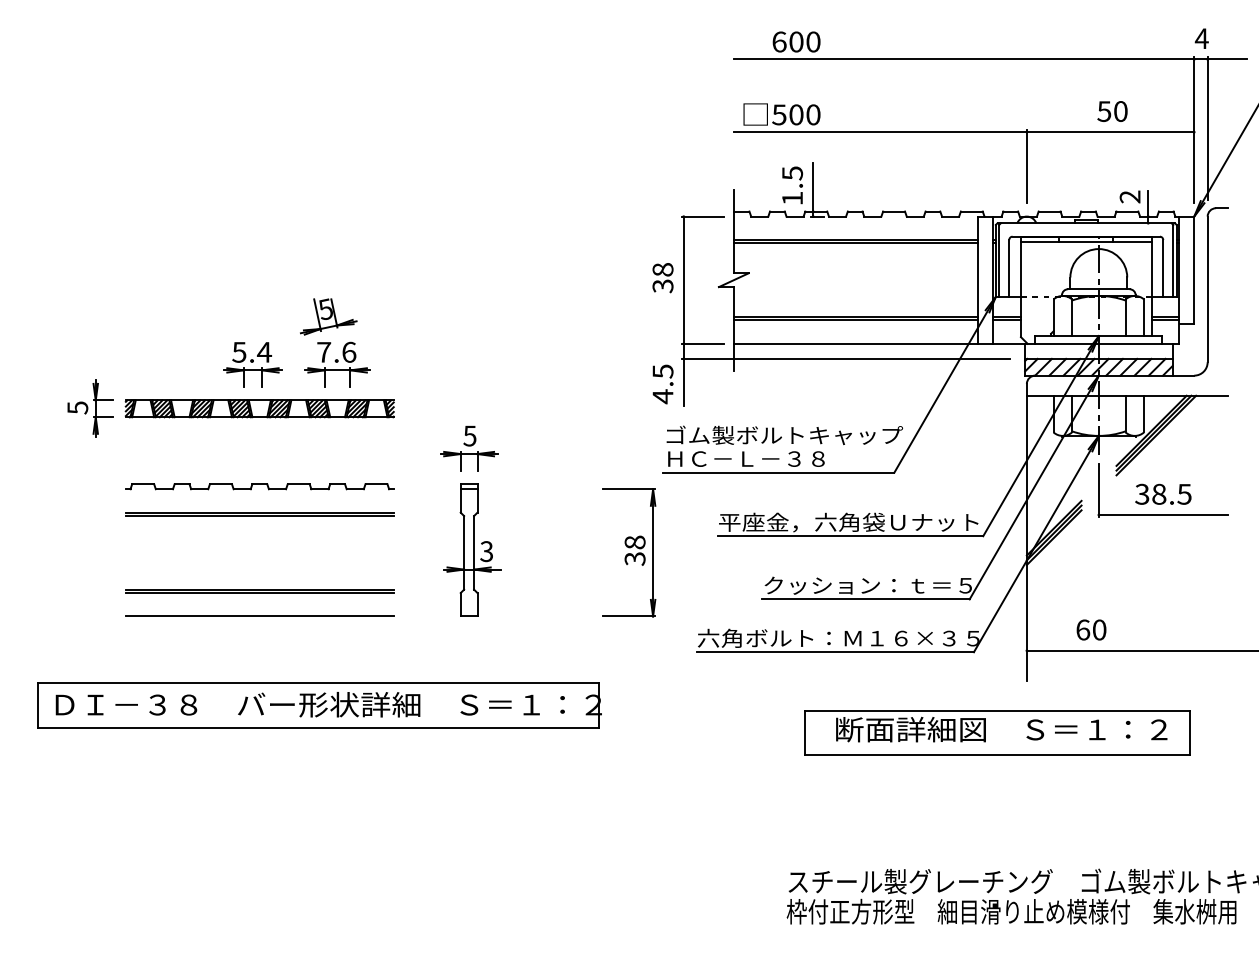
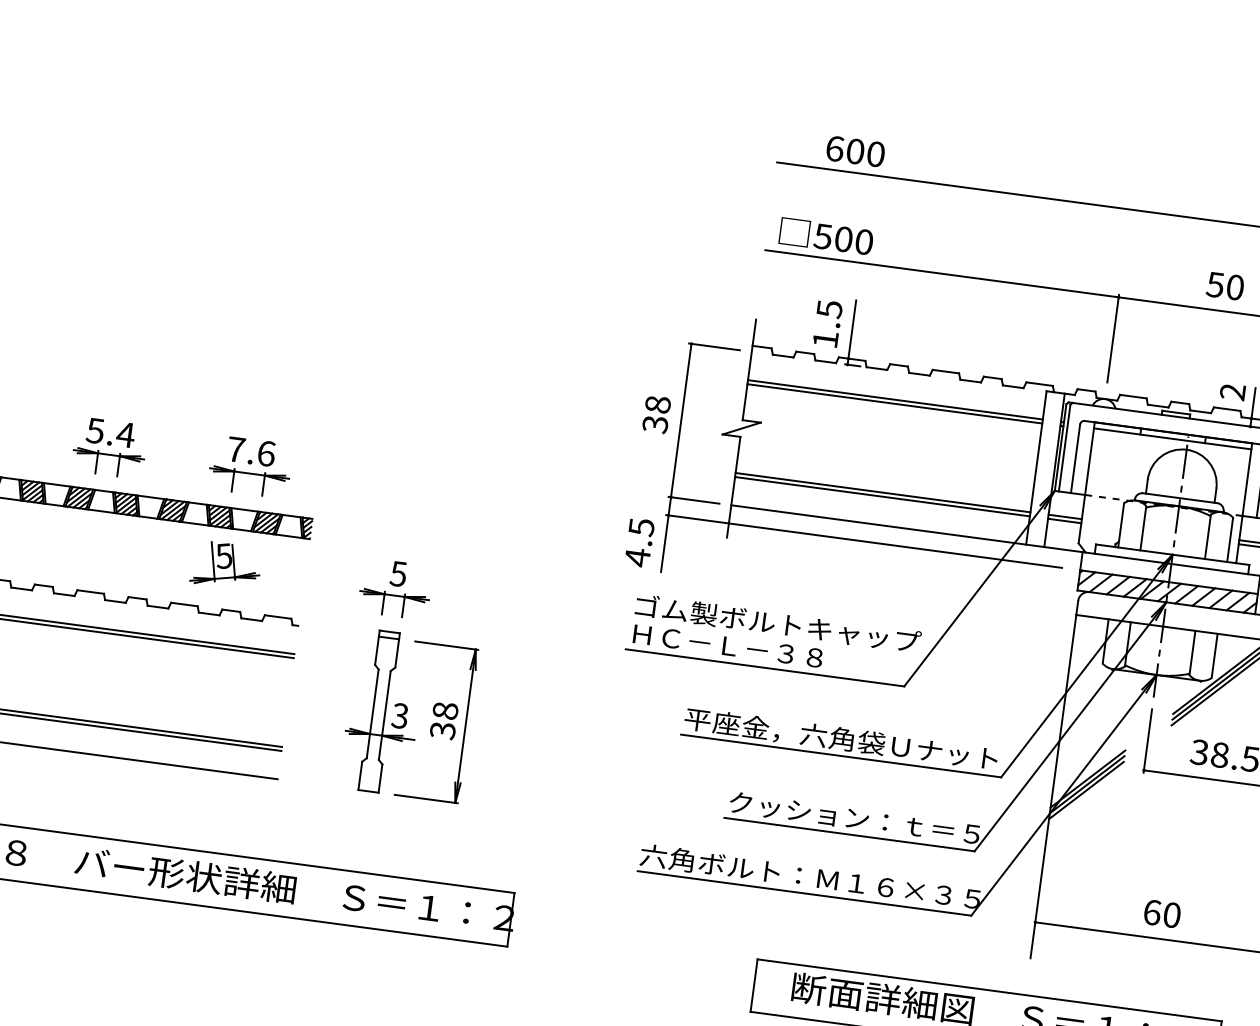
part: (328, 316) -> (226, 565), moved
part: (252, 364) -> (109, 447), moved
part: (629, 552) -> (437, 722), moved
text: (1091, 629) -> (1162, 913), moved

